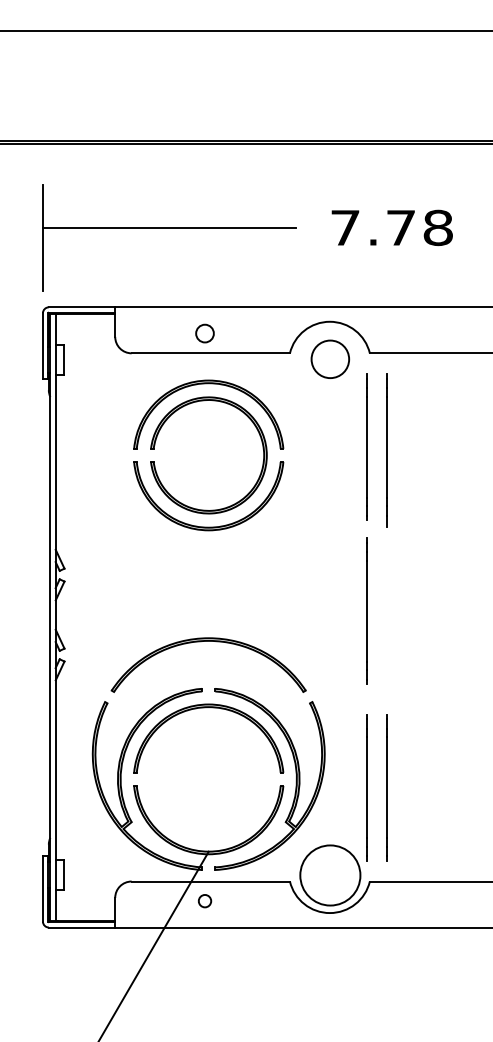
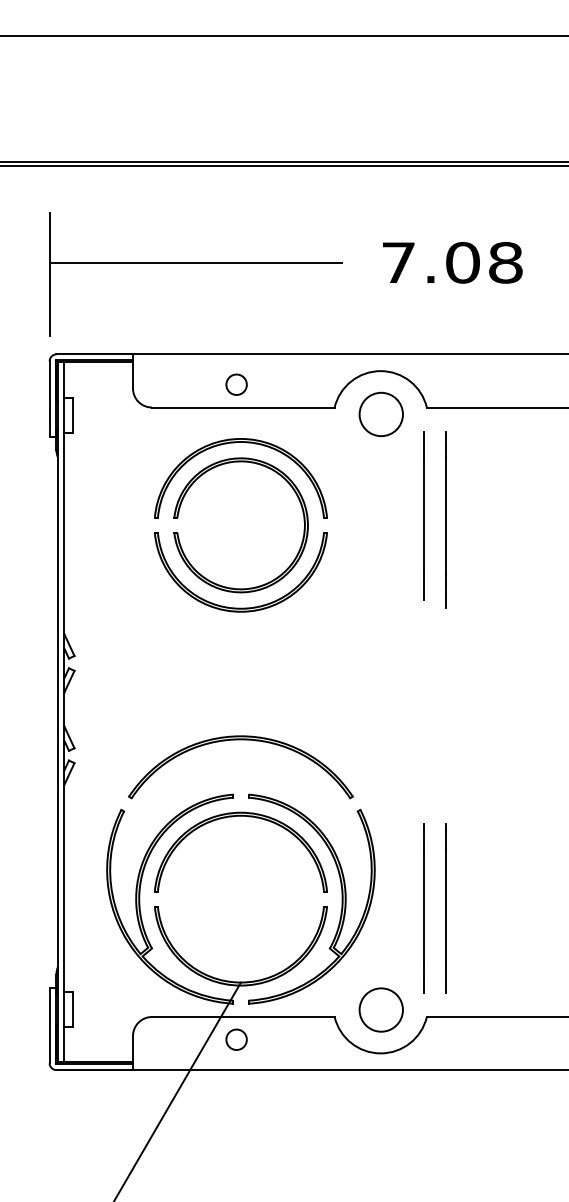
text: (400, 227) -> (462, 262), 7.78 -> 7.08
line: (366, 610) -> (422, 704), removed
circle: (330, 875) -> (381, 1010), size x0.62
circle: (204, 900) -> (236, 1038), size x1.43

